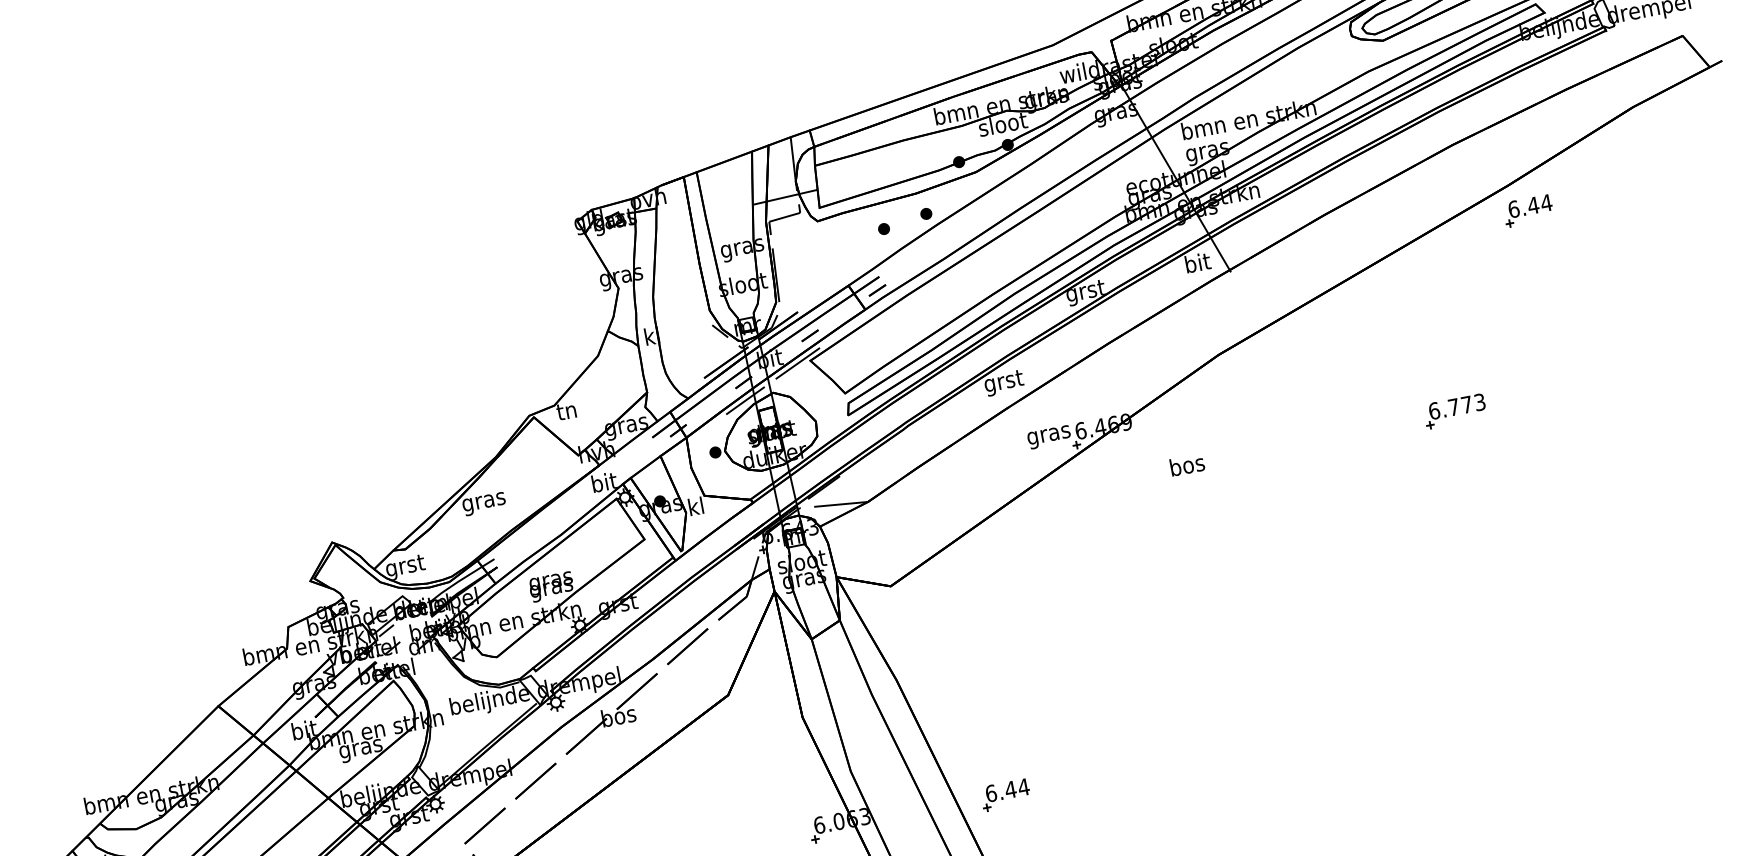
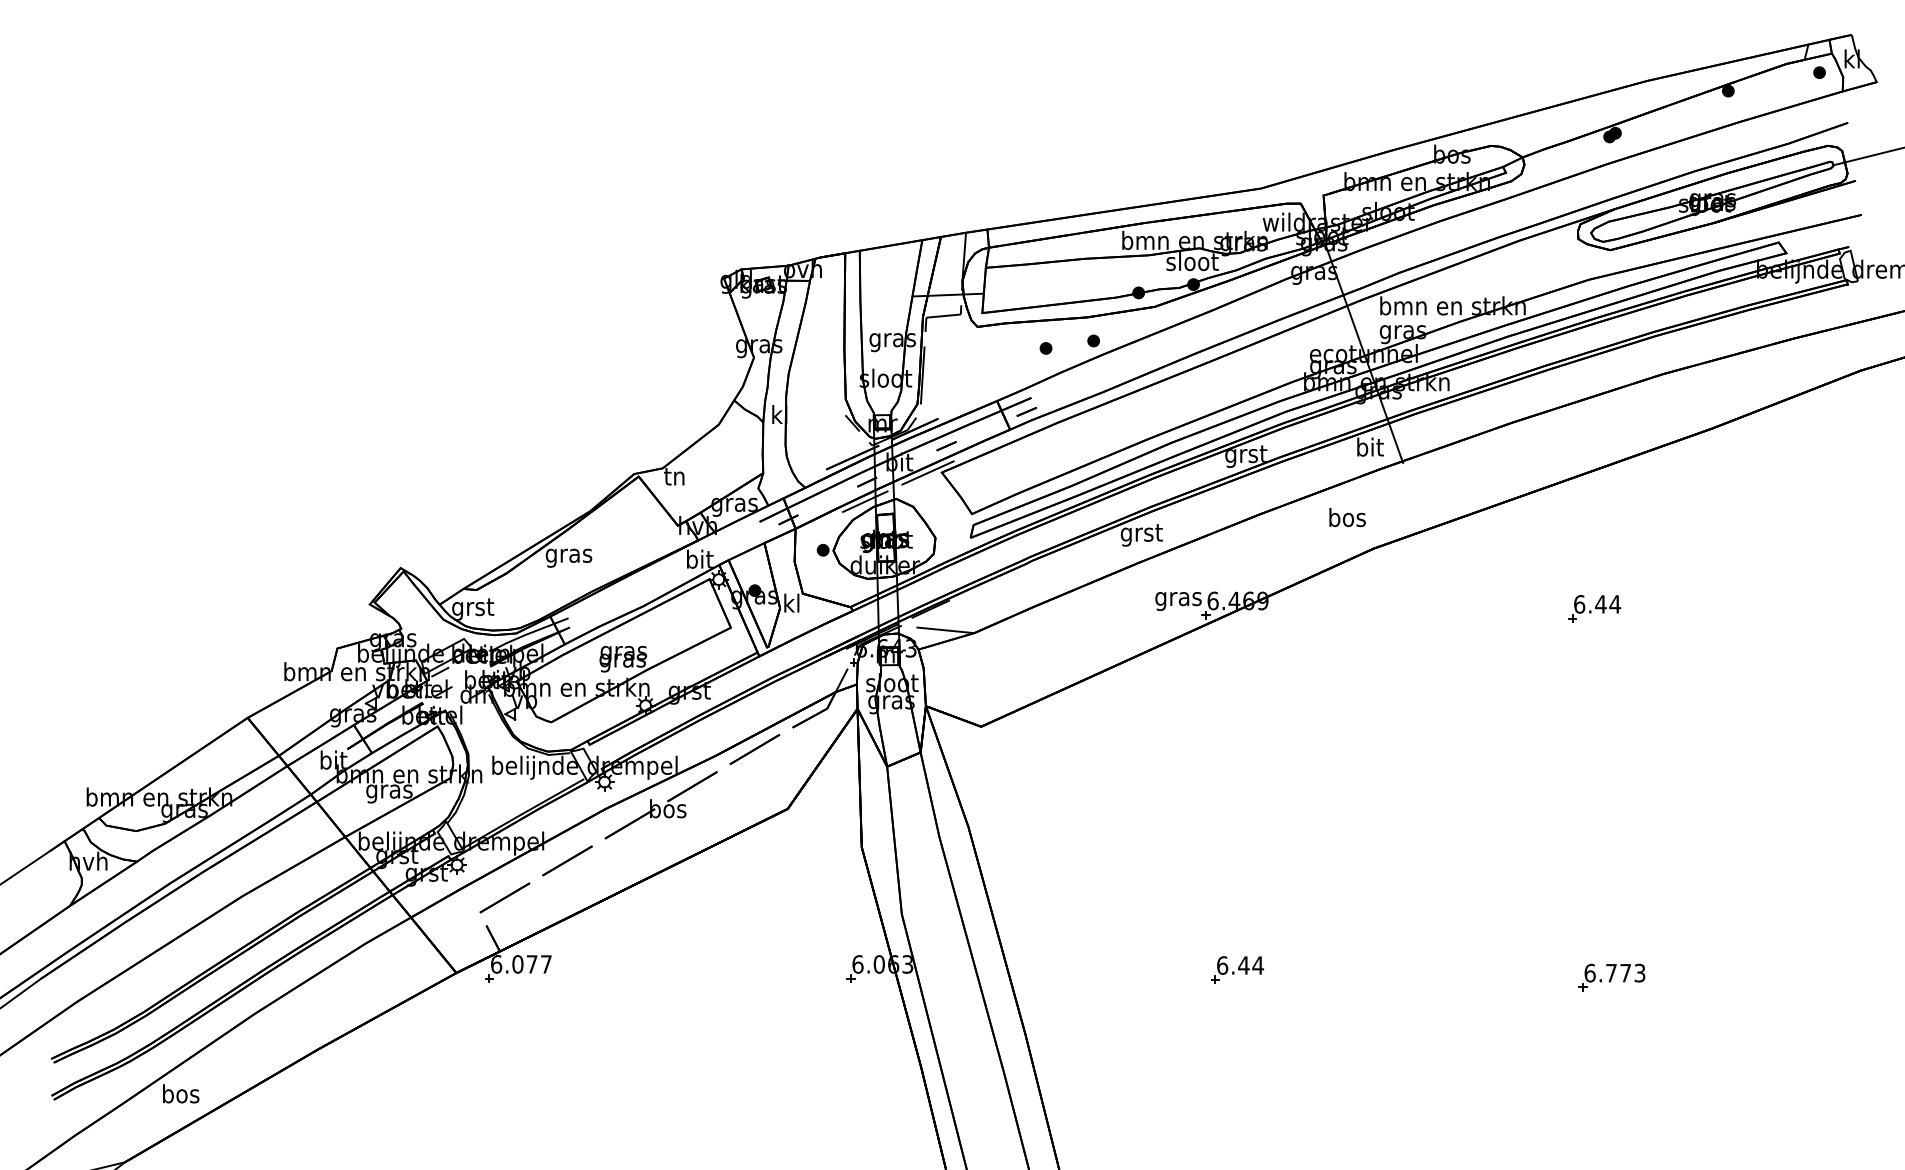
part: (1528, 210) -> (1594, 608), moved
part: (1454, 411) -> (1611, 977), moved
text: (1187, 465) -> (1347, 517), moved
part: (1005, 794) -> (1237, 969), moved

